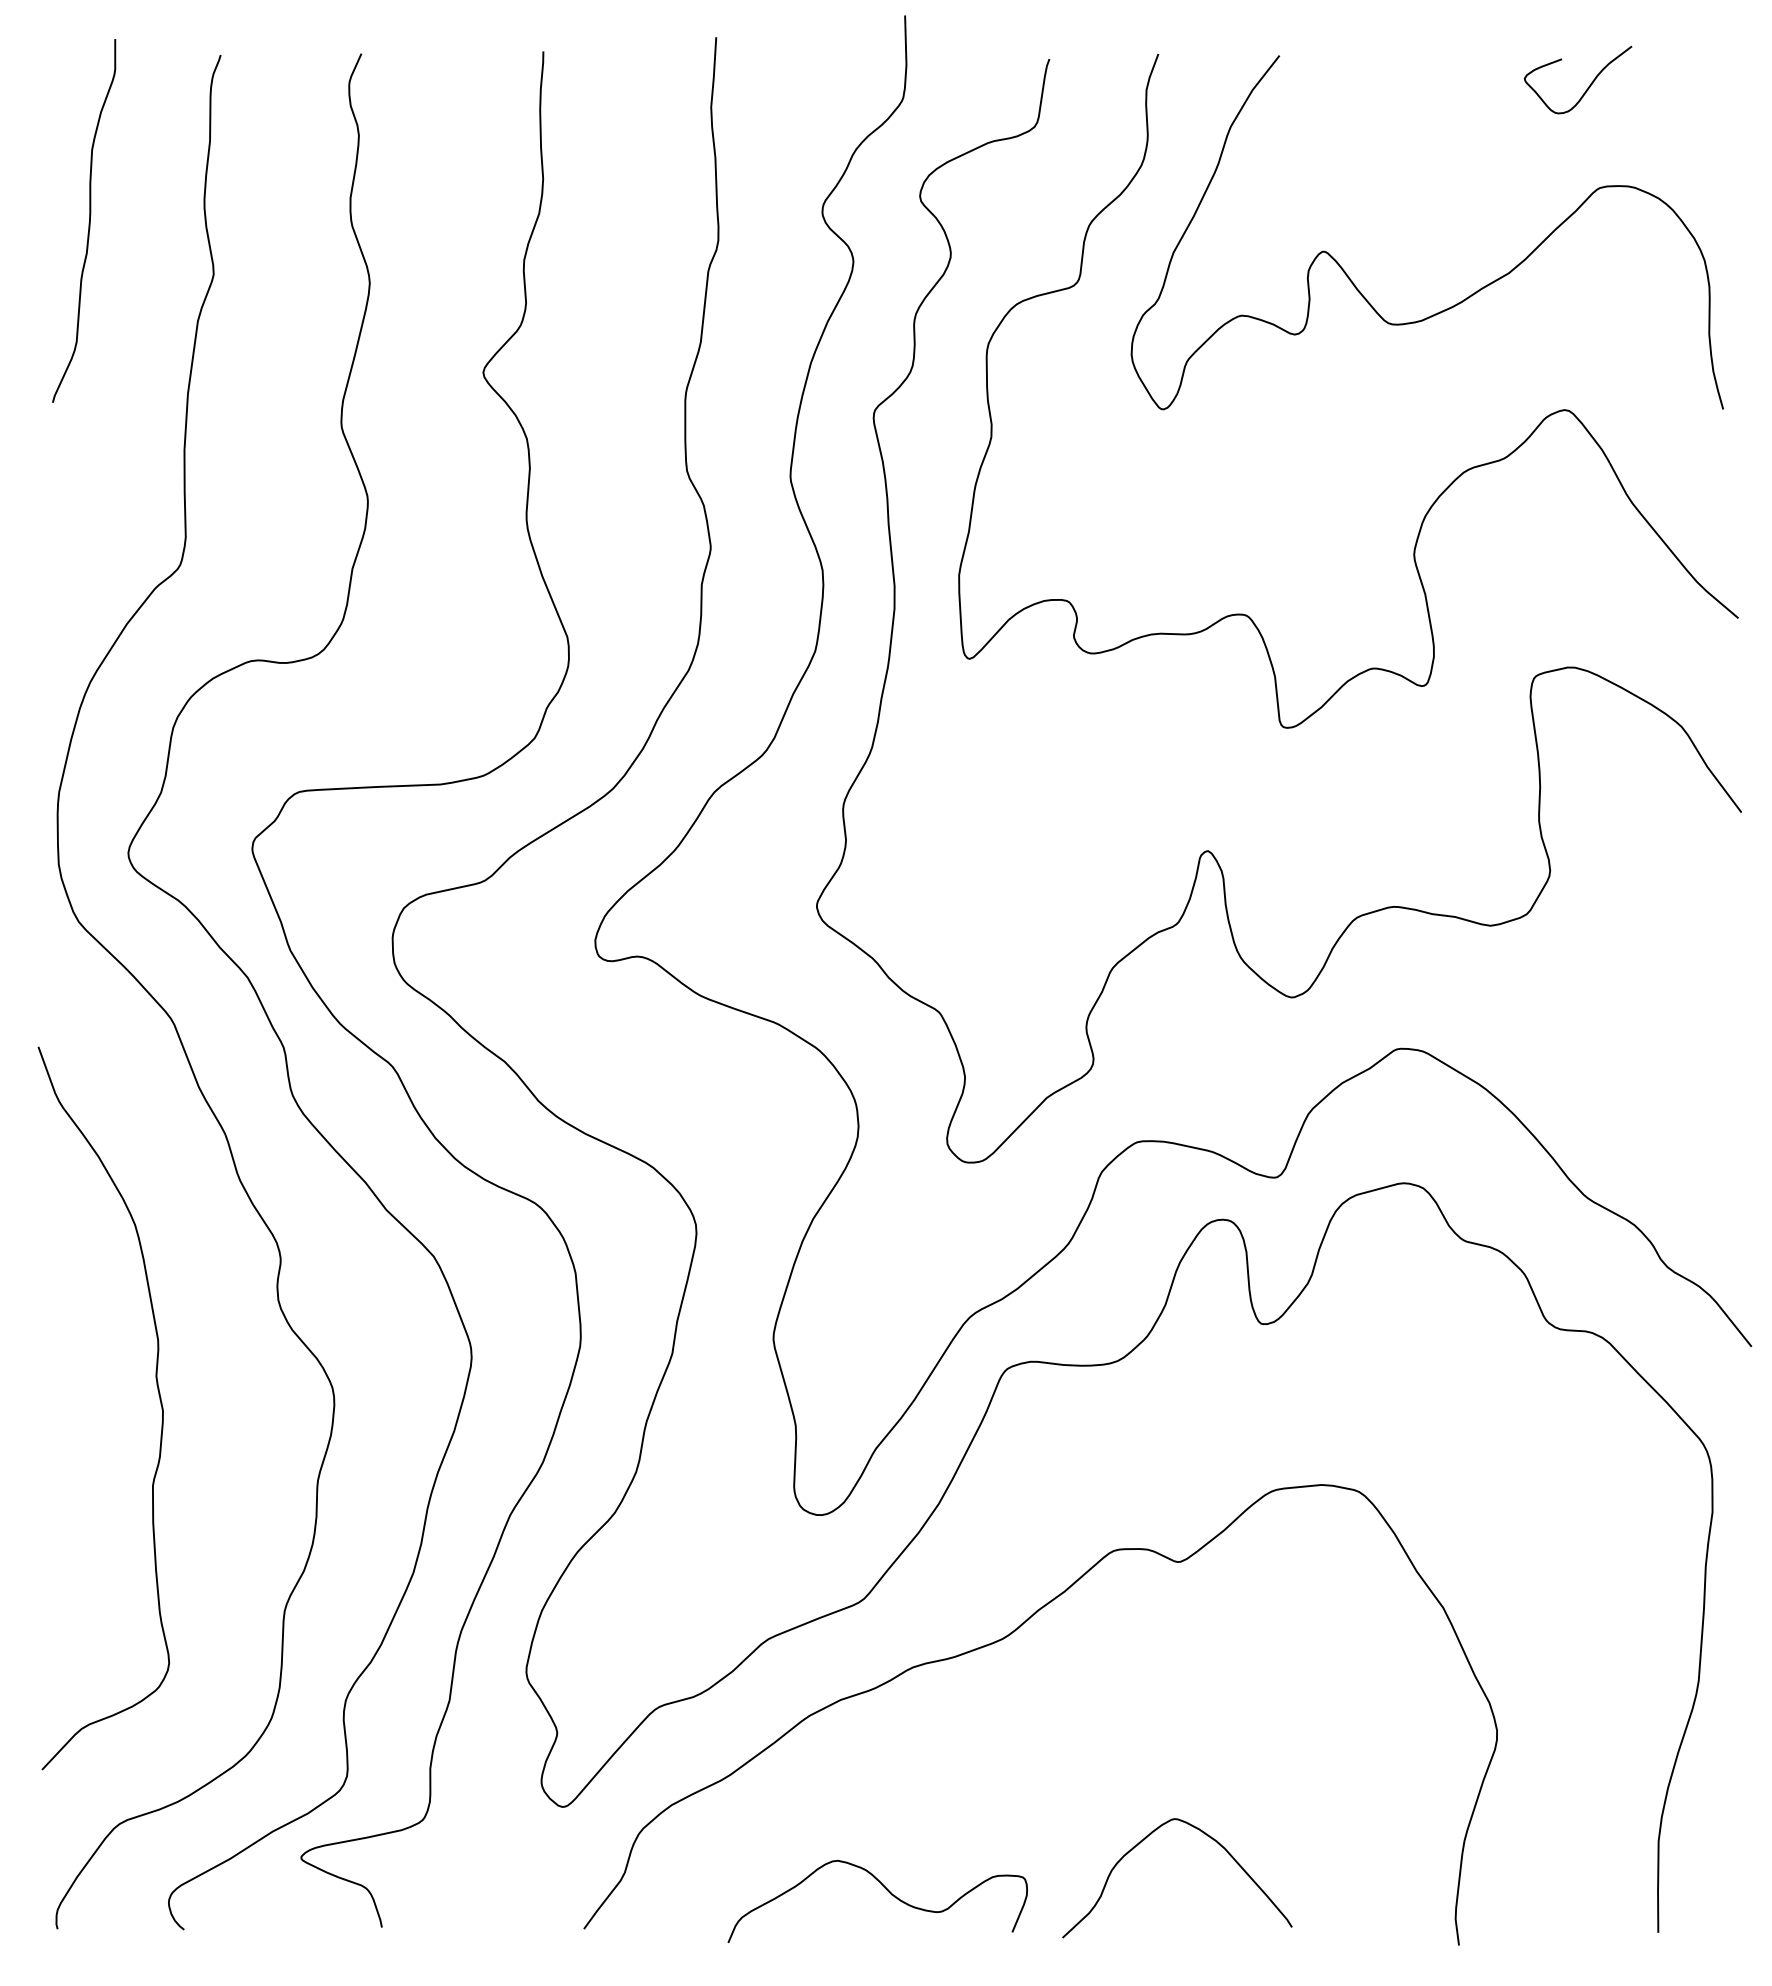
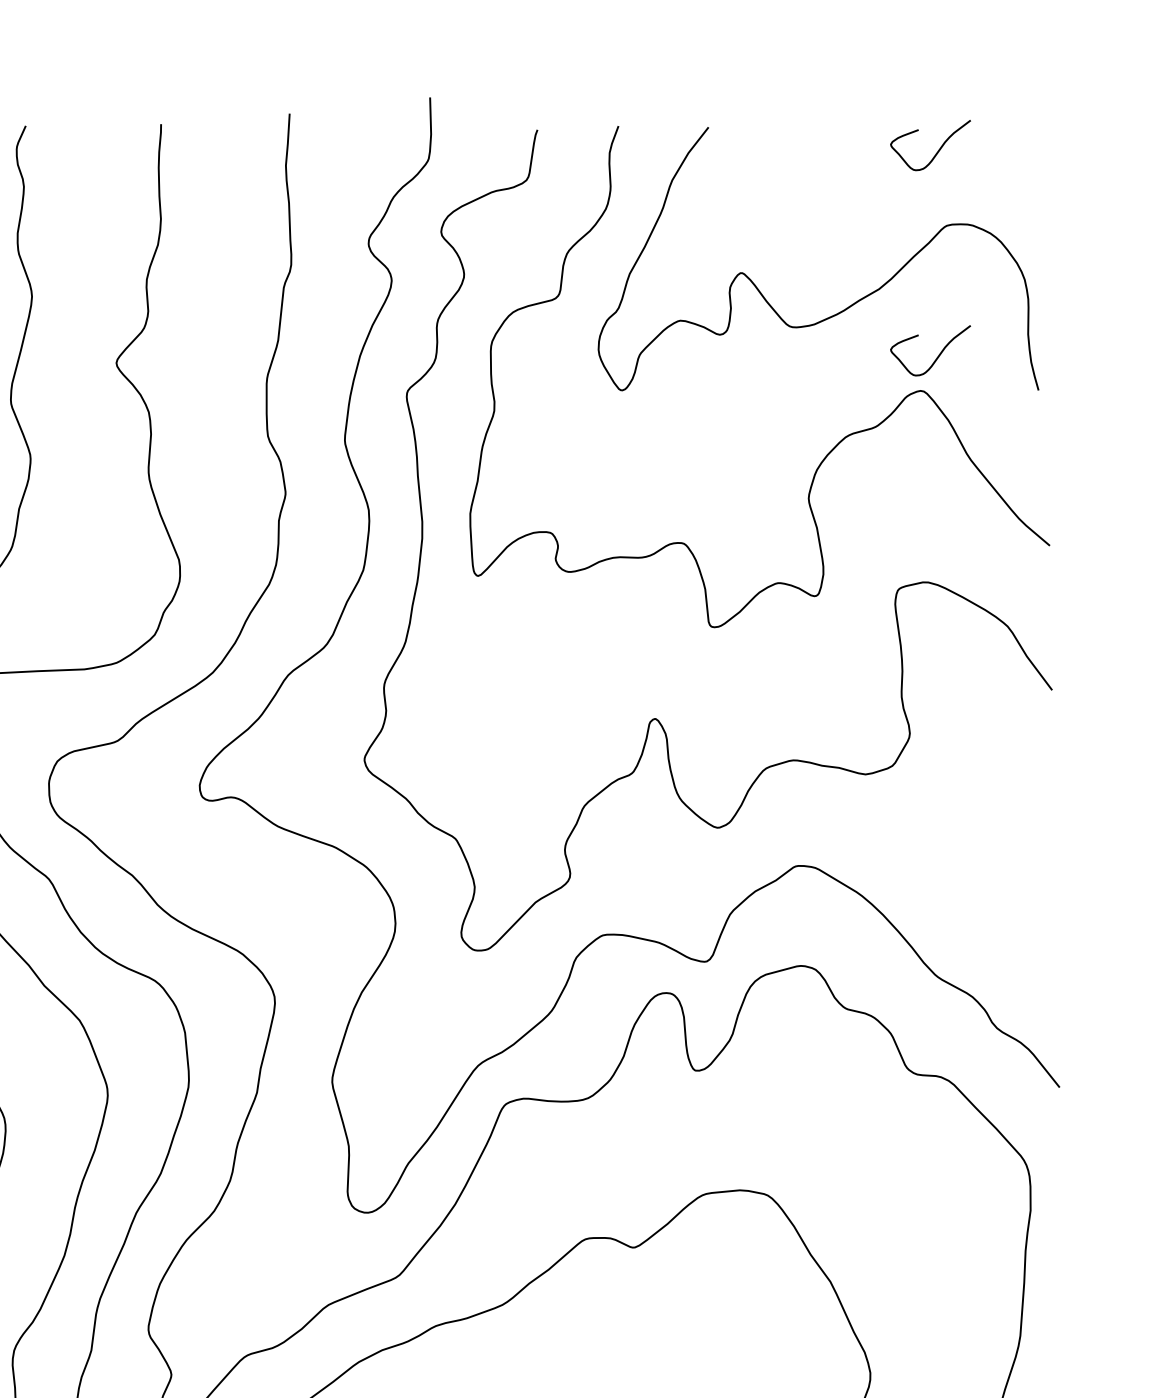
curve: (1587, 363) -> (937, 356), added

